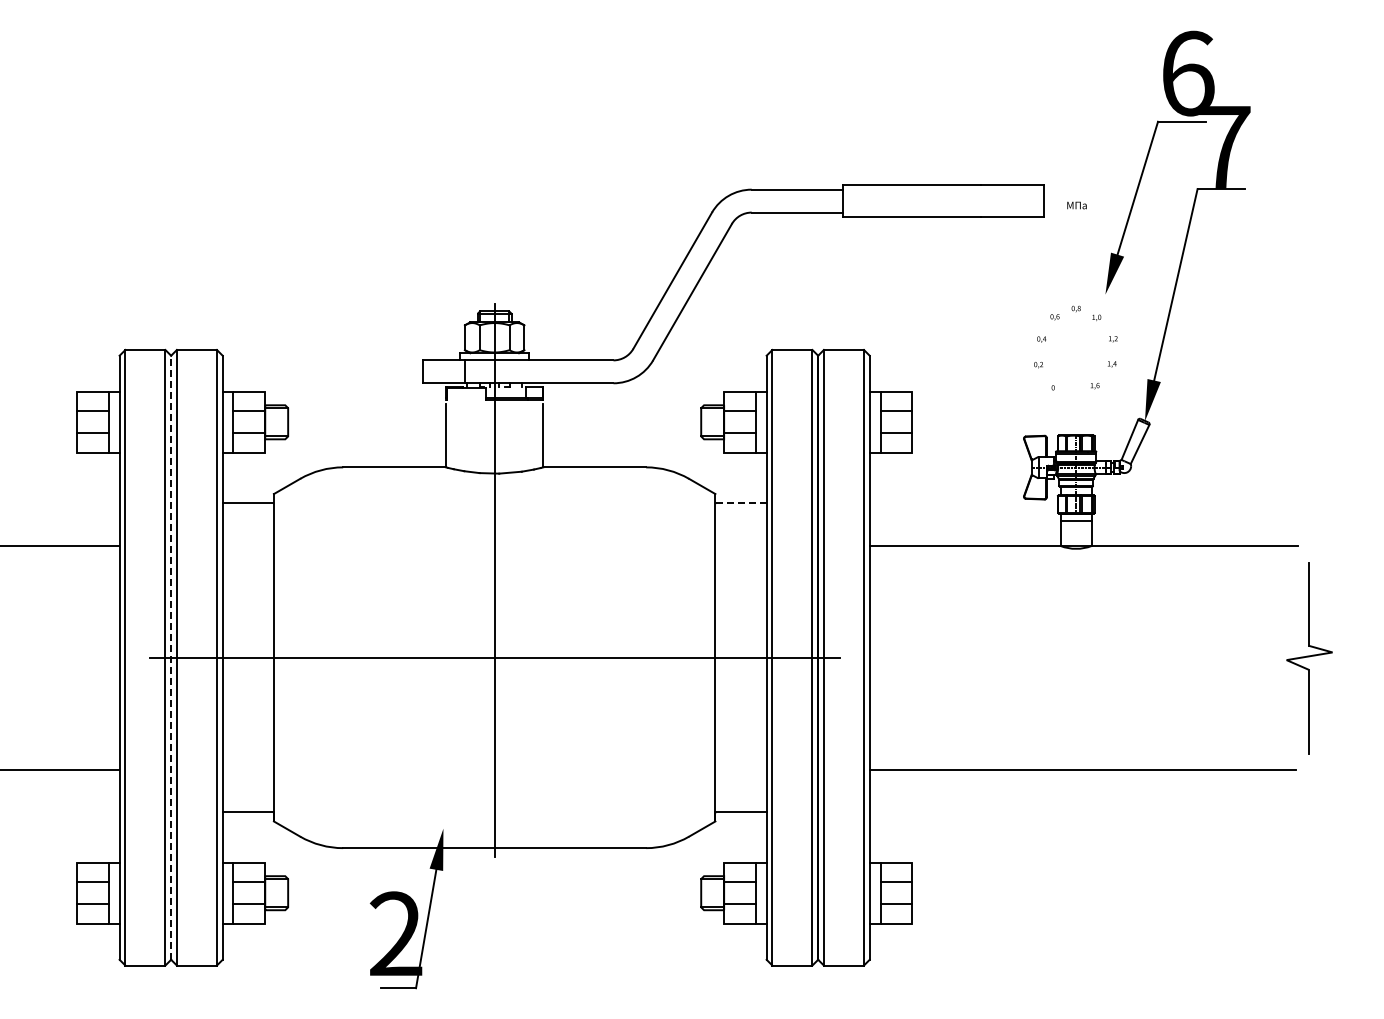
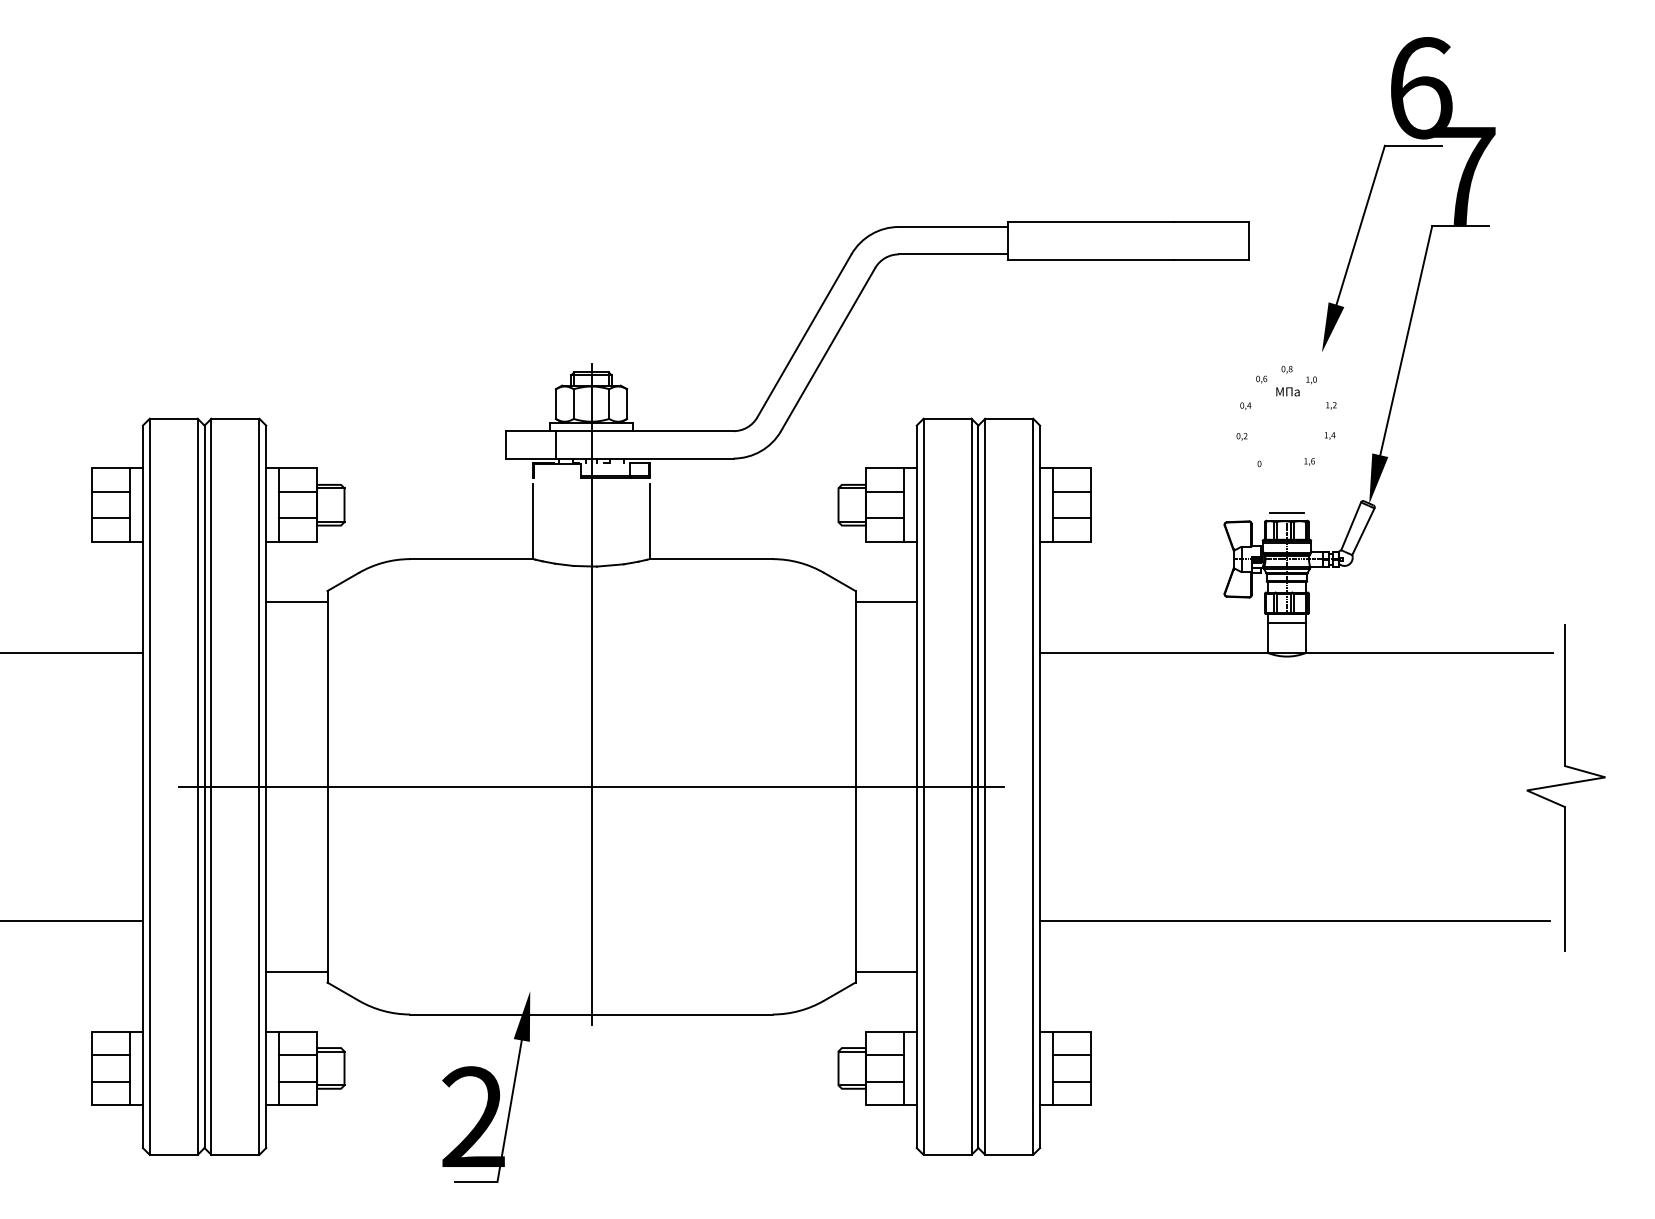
text: (1076, 205) -> (1287, 391), moved
line: (1075, 429) -> (1286, 513), added
line: (741, 503) -> (886, 602), dashed -> solid
line: (171, 657) -> (204, 786), dashed -> solid
part: (1309, 658) -> (1566, 787), size x1.43

